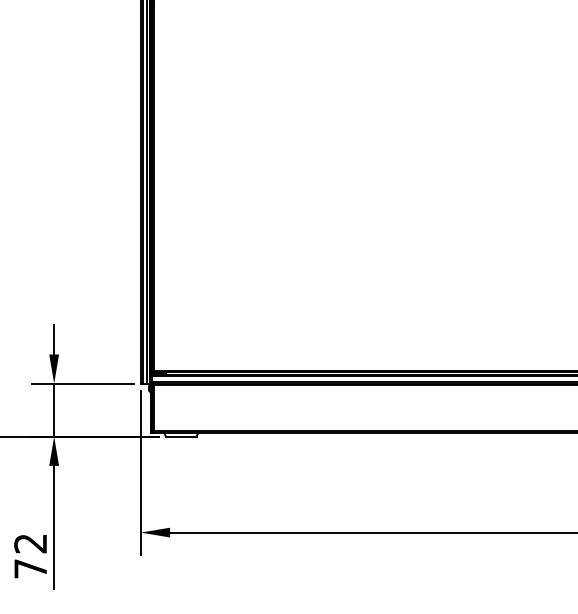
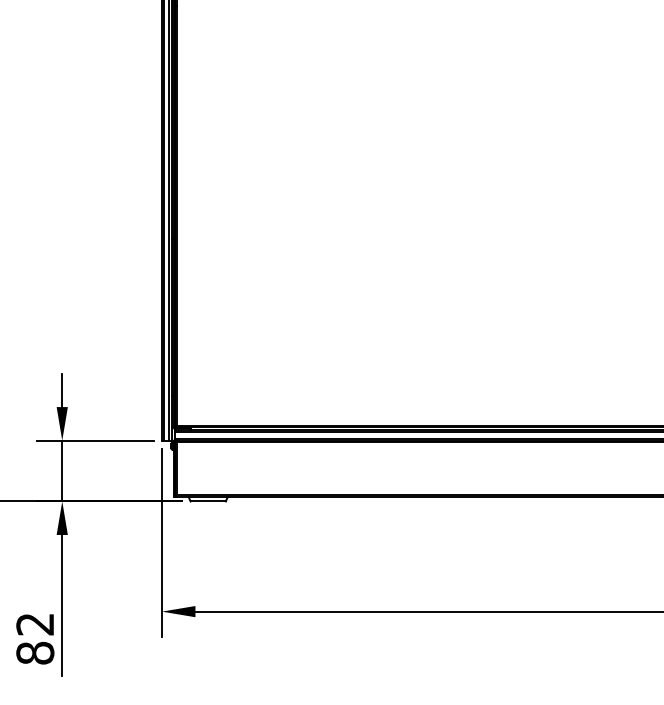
text: (30, 568) -> (35, 652), 72 -> 82

